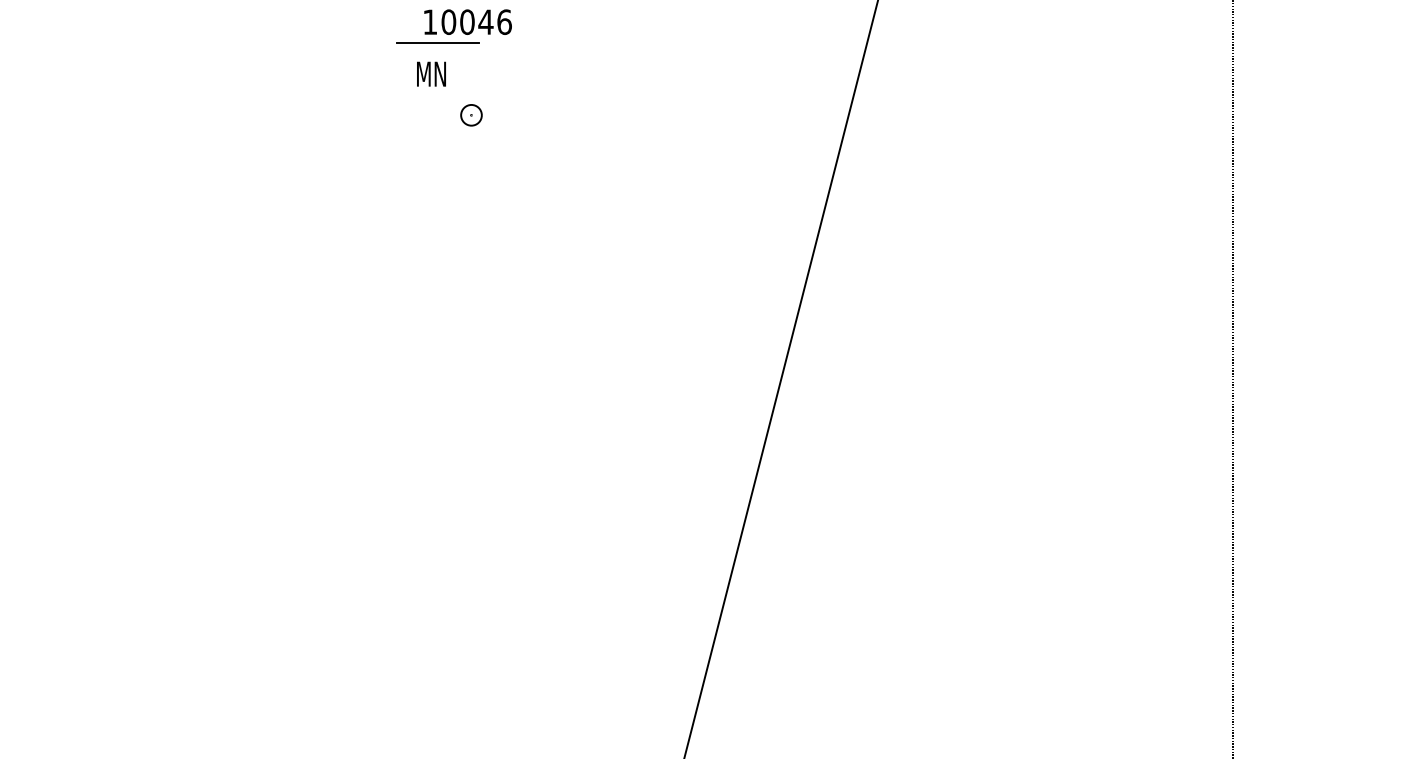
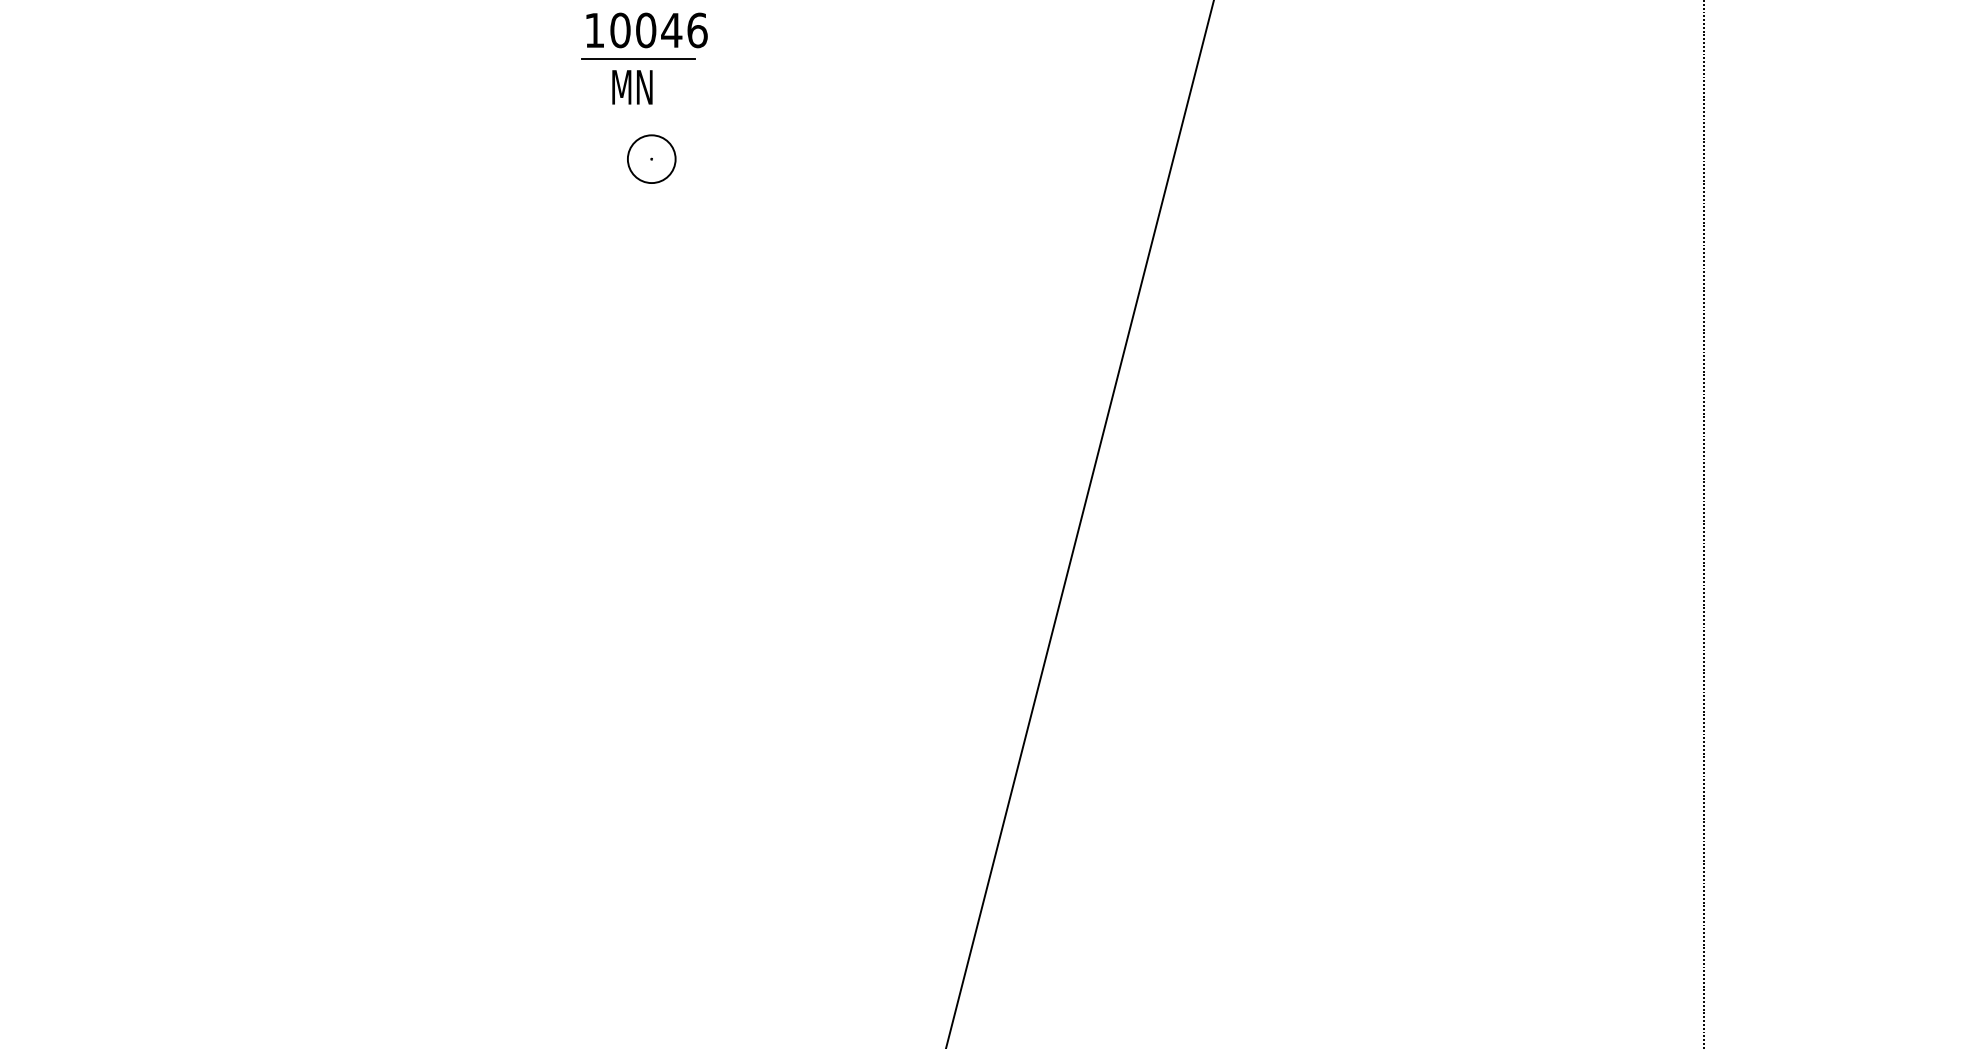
line: (438, 42) -> (638, 58), moved
text: (431, 74) -> (632, 87), moved
circle: (471, 115) -> (651, 159), size x1.67

